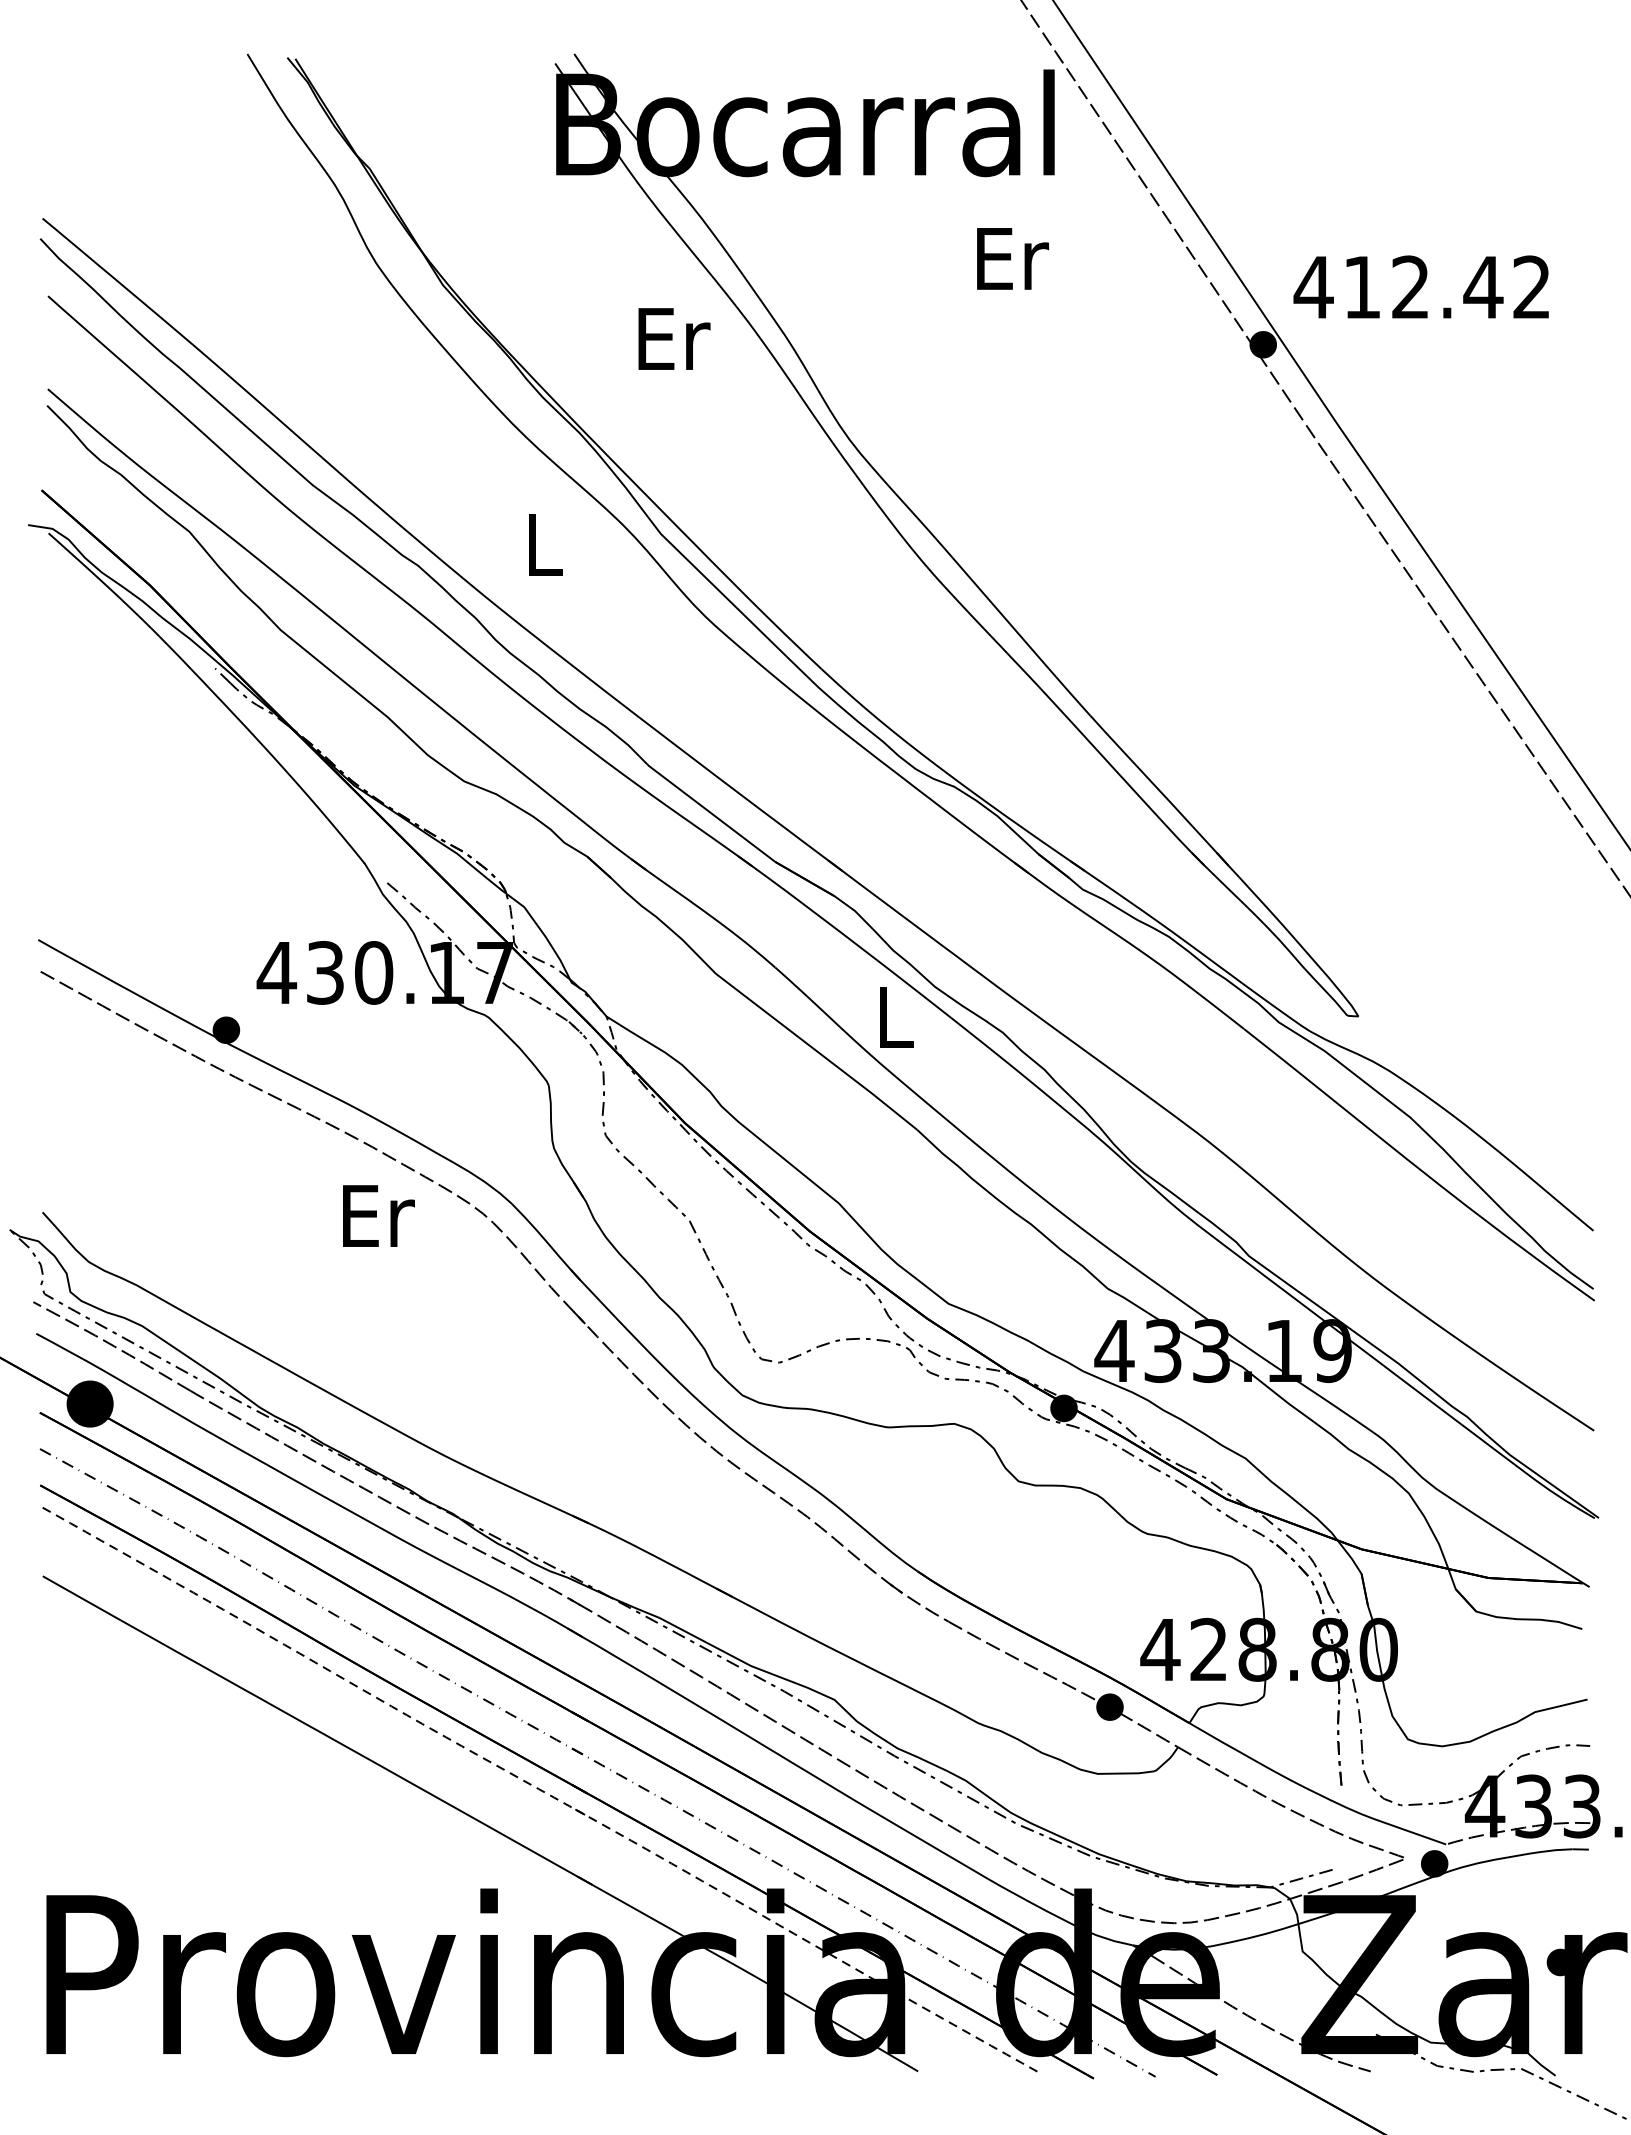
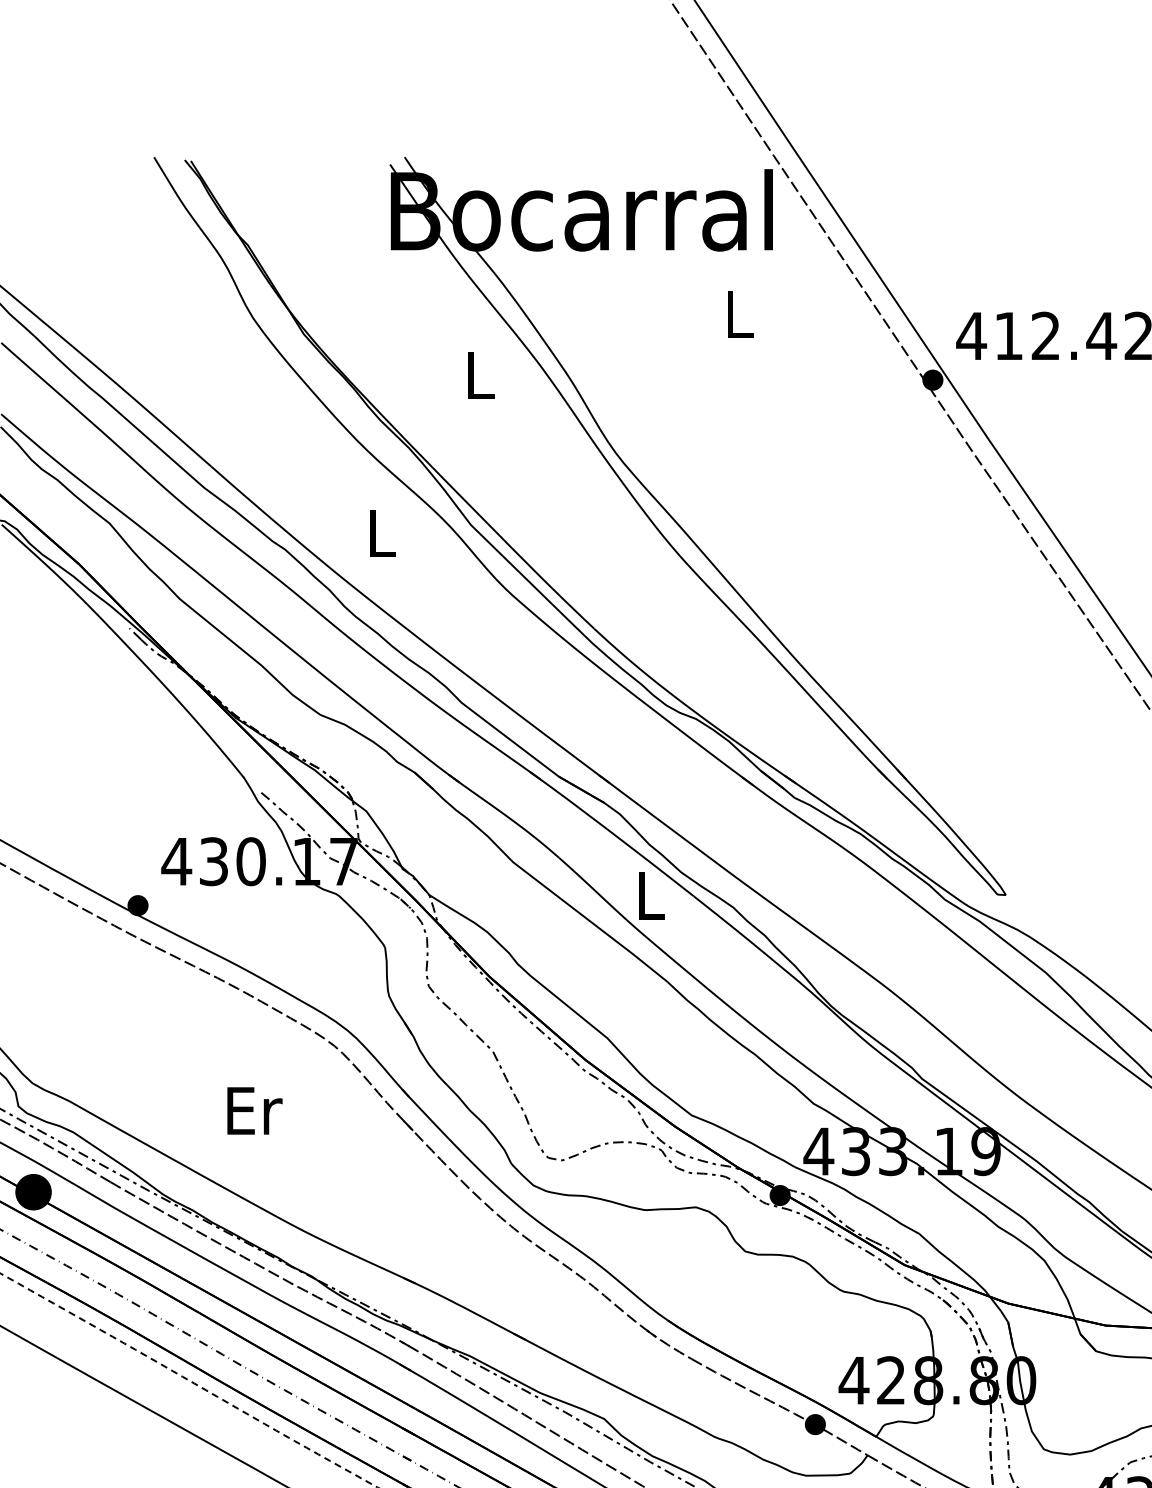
text: (1013, 258) -> (741, 314), Er -> L
text: (674, 338) -> (481, 375), Er -> L
text: (378, 1215) -> (254, 1110), moved

